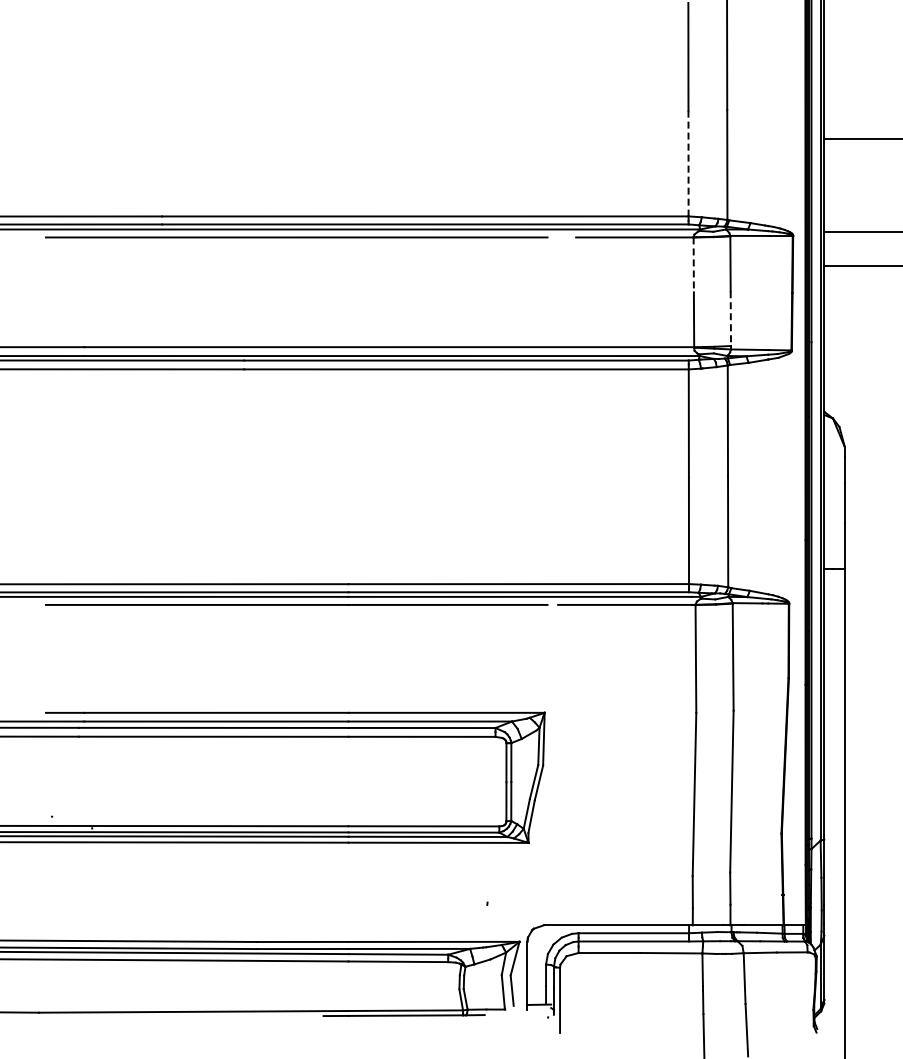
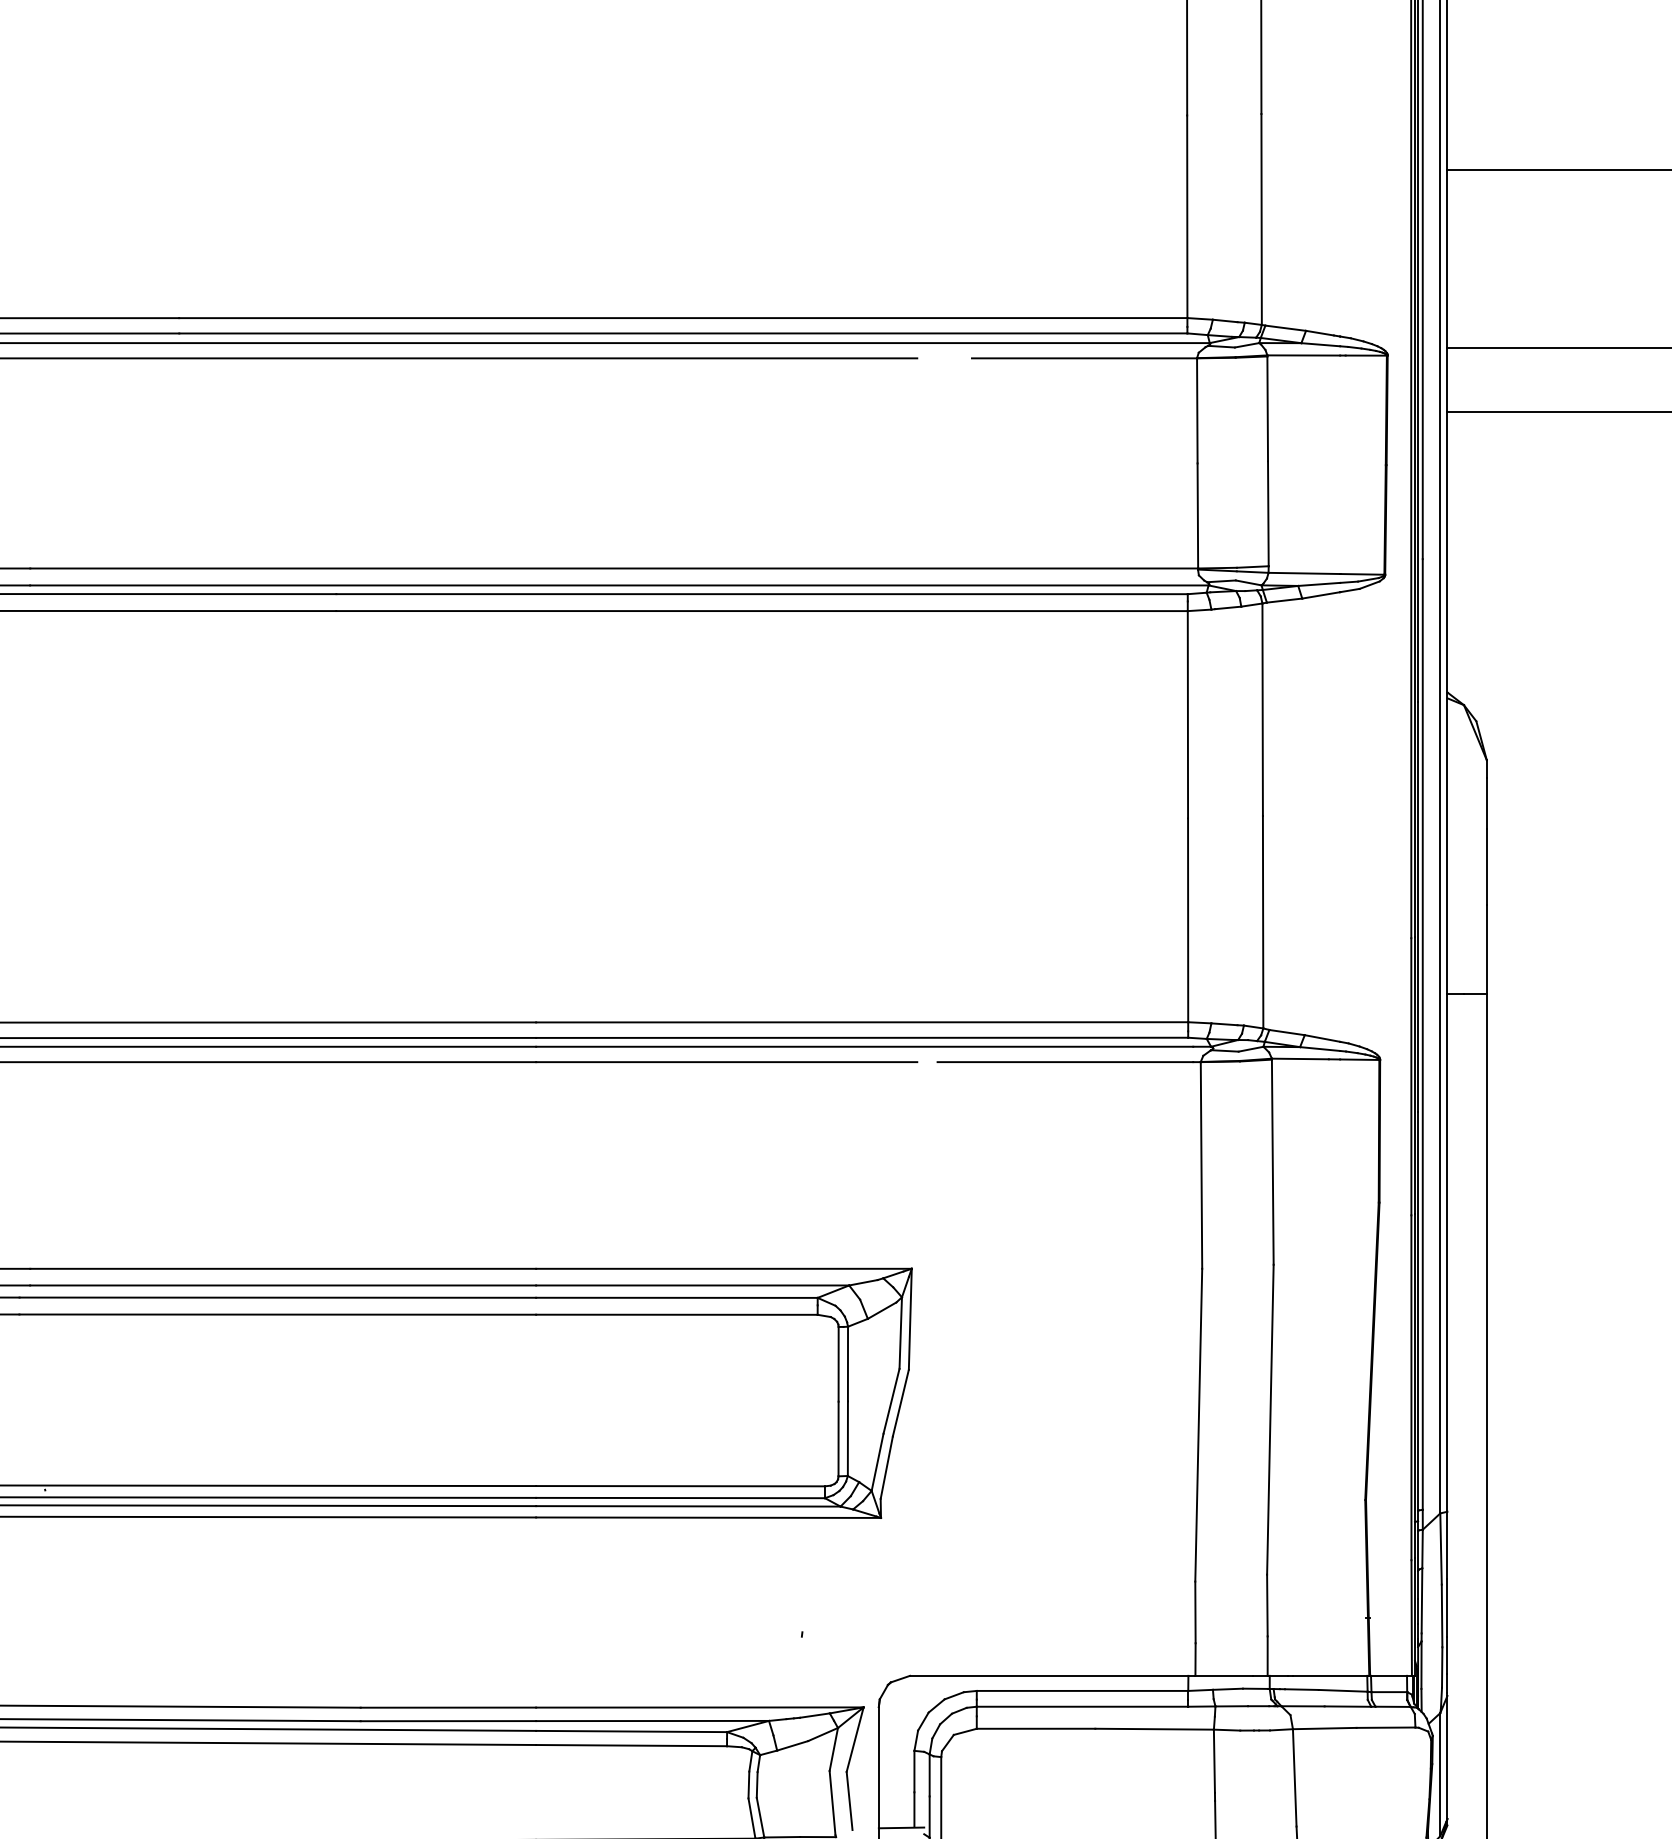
line: (688, 163) -> (1187, 216), dashed -> solid
line: (693, 265) -> (1196, 412), dashed -> solid
line: (730, 319) -> (1267, 515), dashed -> solid

